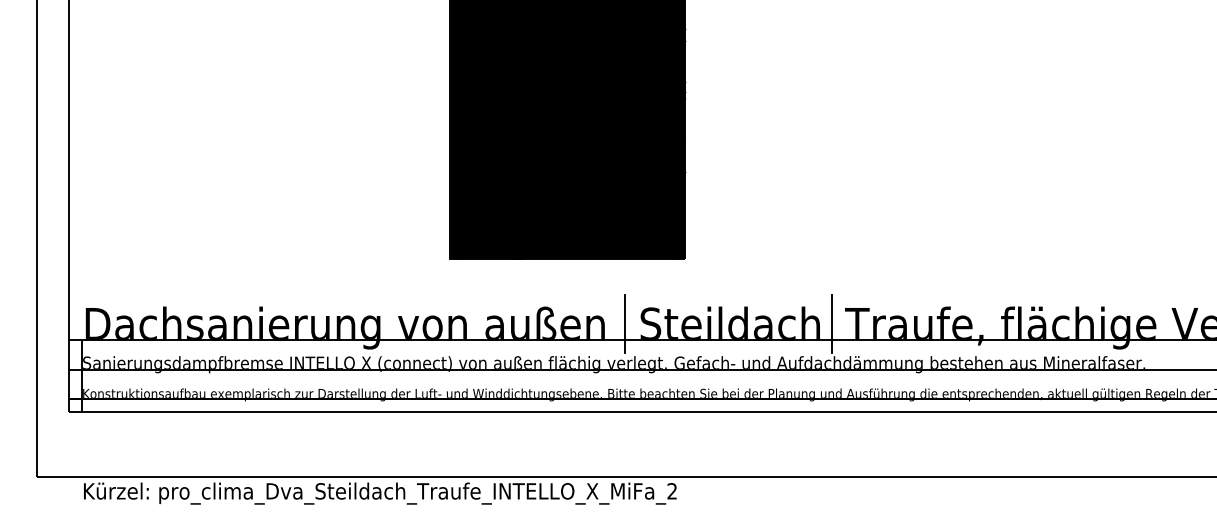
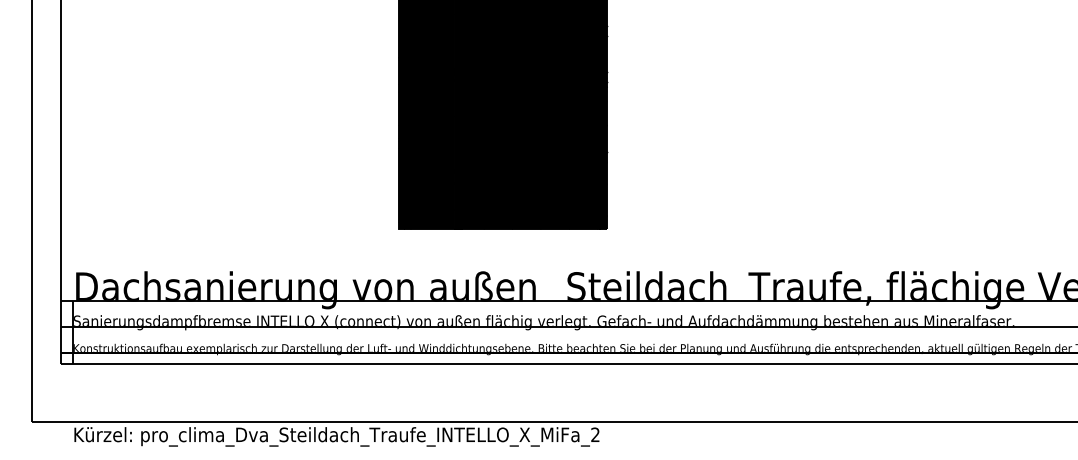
line: (625, 323) -> (554, 286), removed
line: (832, 323) -> (737, 286), removed

